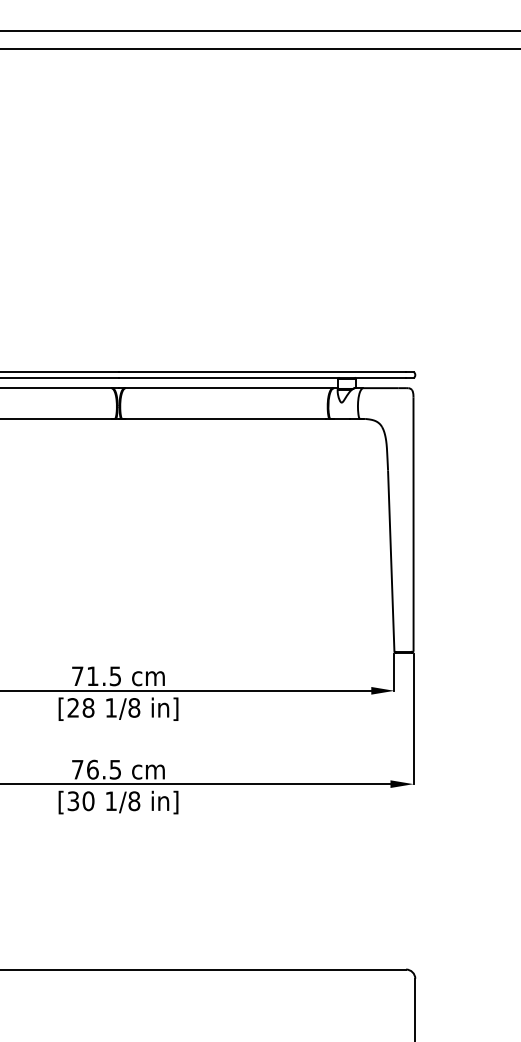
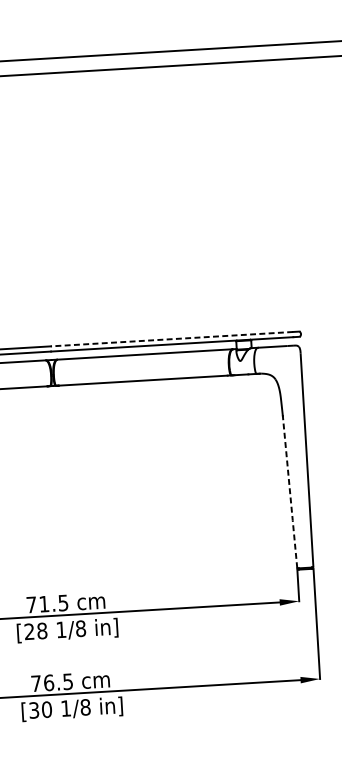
line: (262, 371) -> (172, 338), solid -> dashed
line: (391, 561) -> (290, 492), solid -> dashed

